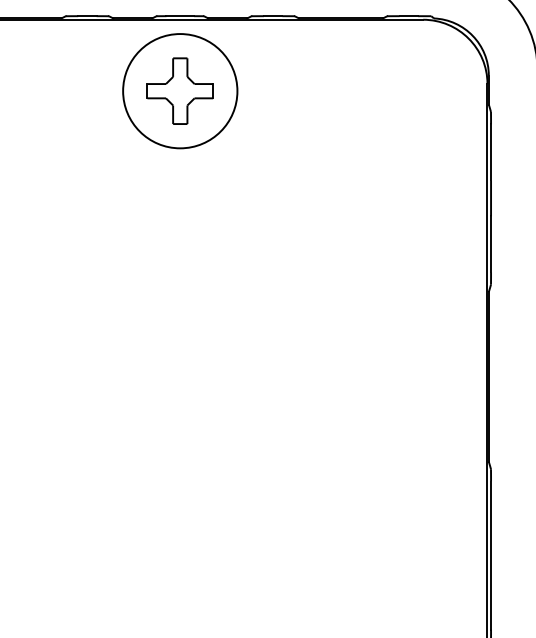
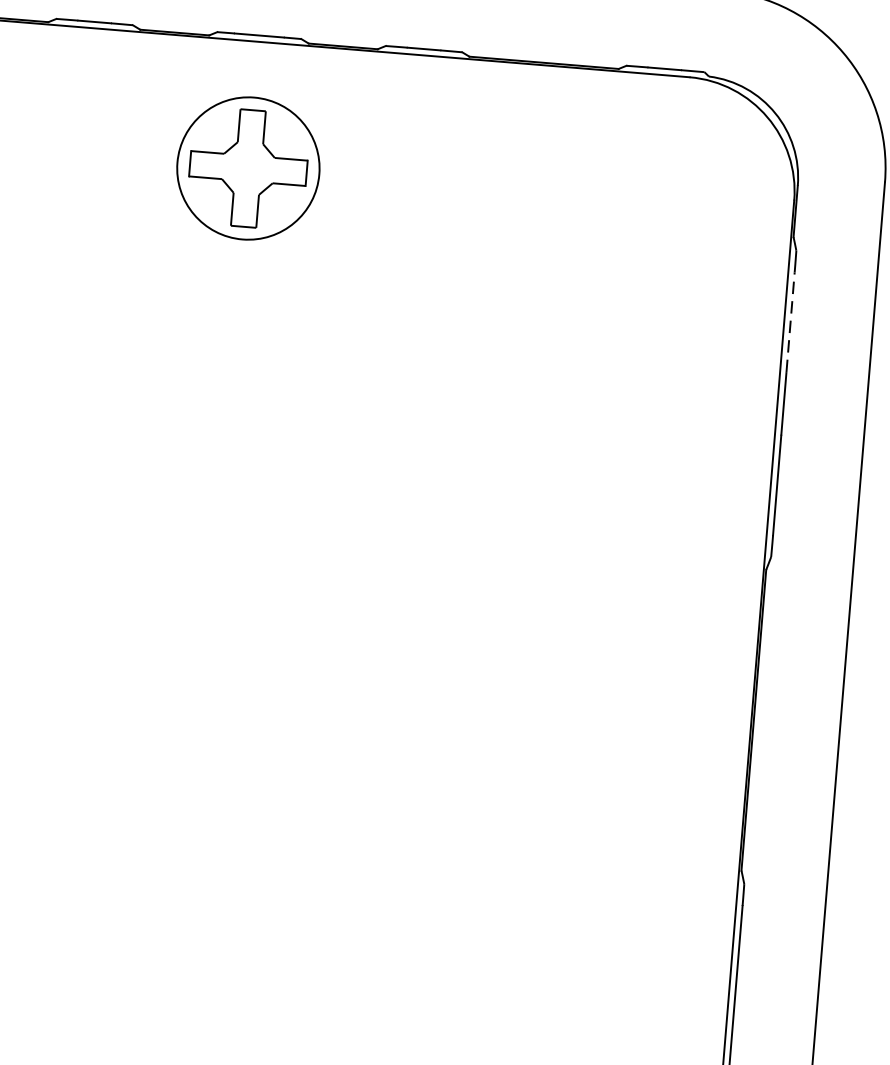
circle: (180, 91) -> (248, 169), size x0.7
line: (491, 151) -> (791, 320), solid -> dashed

